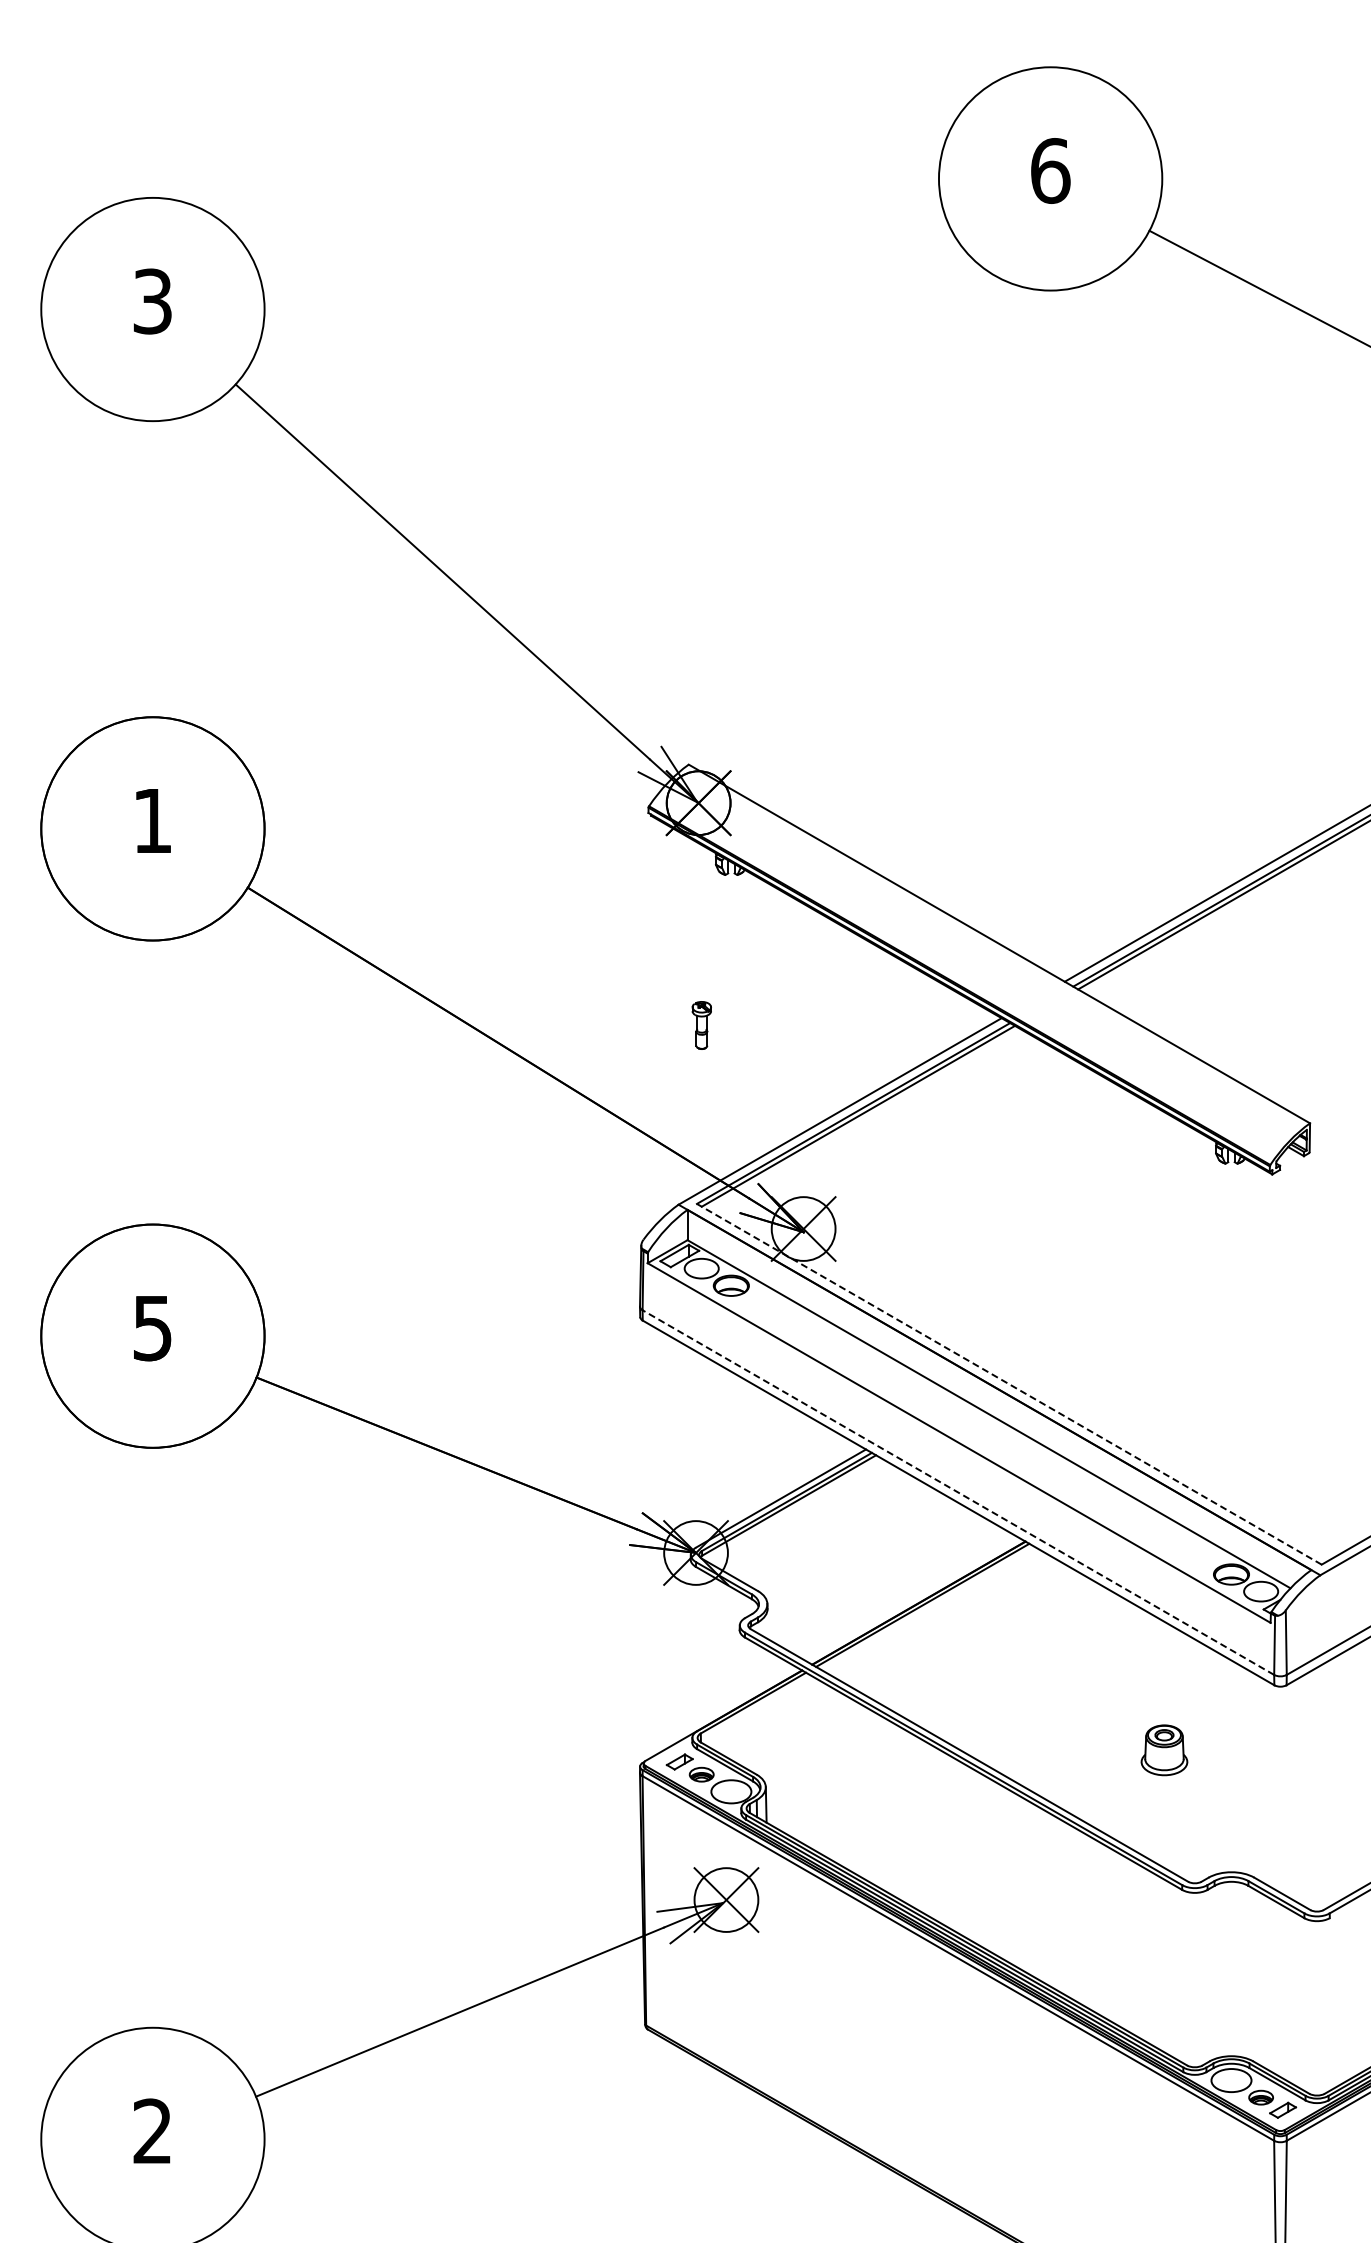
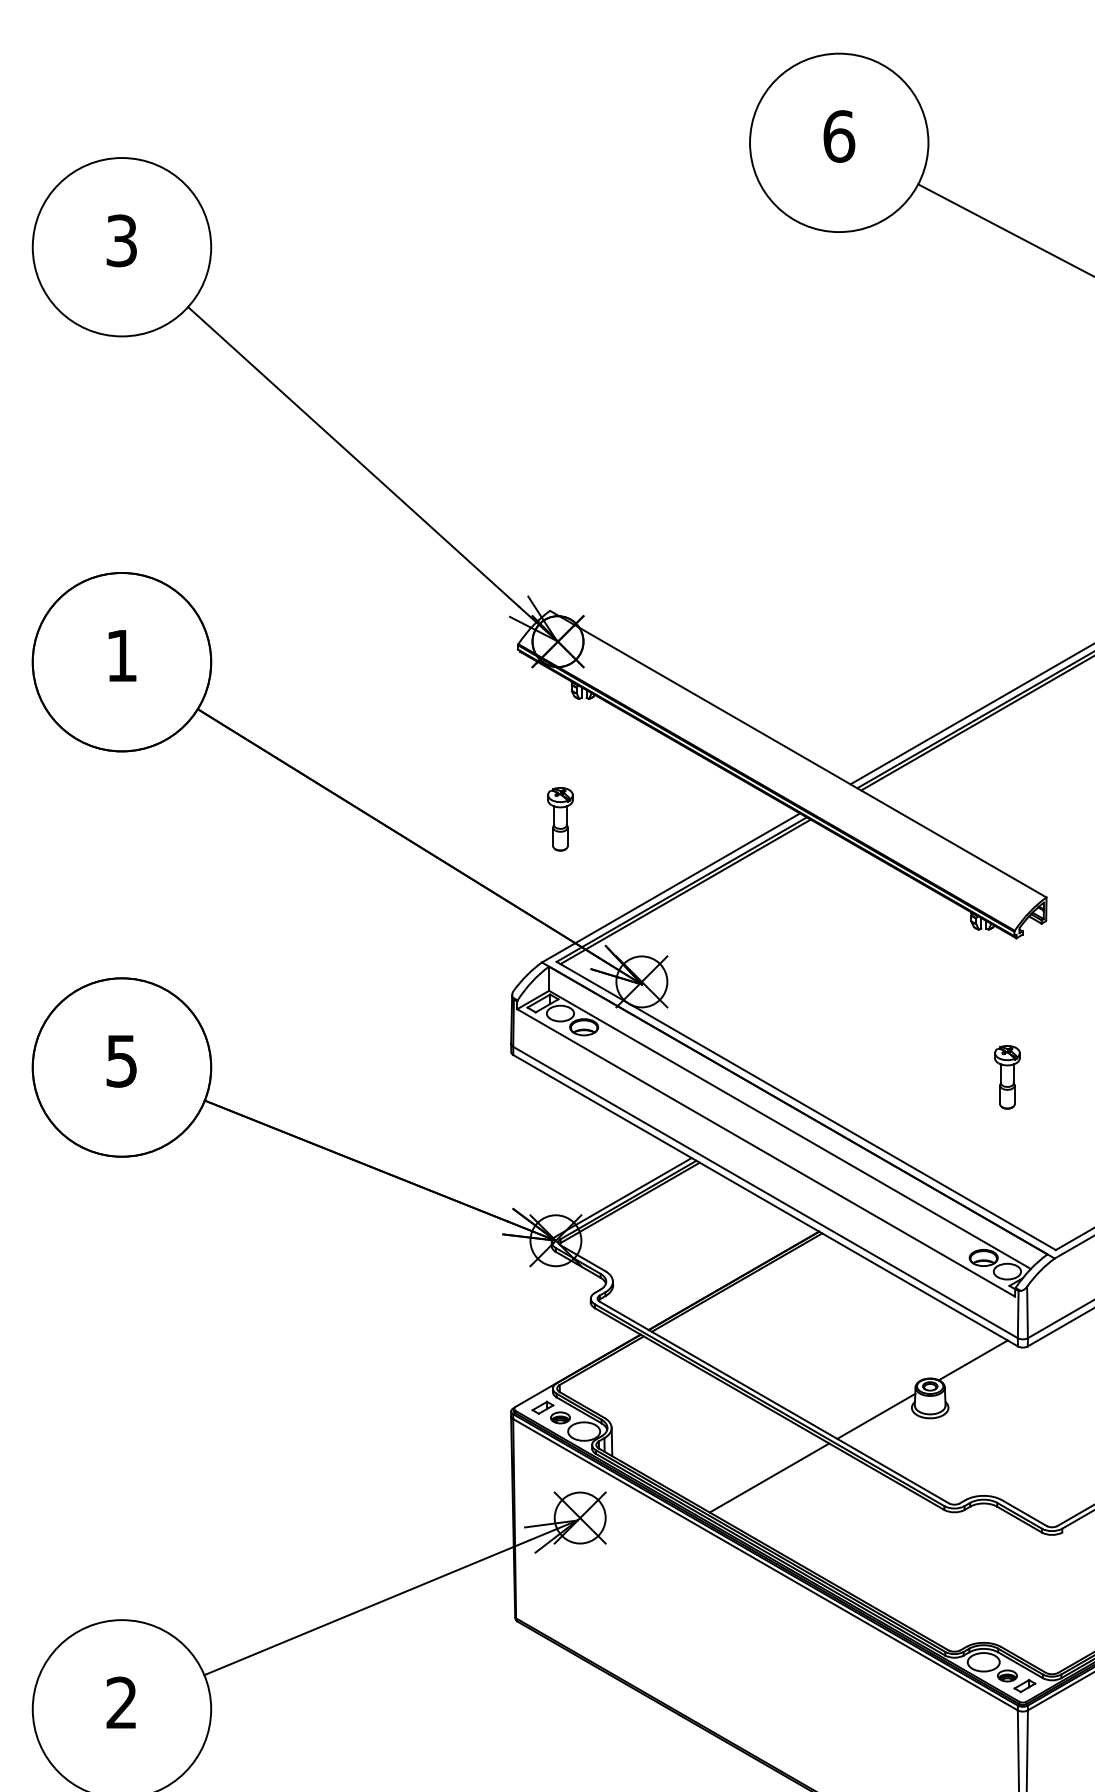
part: (701, 1025) -> (560, 819), size x1.67
part: (1260, 1348) -> (1006, 1077), added
line: (1009, 1384) -> (806, 1106), dashed -> solid
line: (958, 1492) -> (765, 1192), dashed -> solid
line: (1218, 1702) -> (973, 1360), added
line: (1096, 1772) -> (875, 1416), added
line: (963, 1849) -> (769, 1477), added

